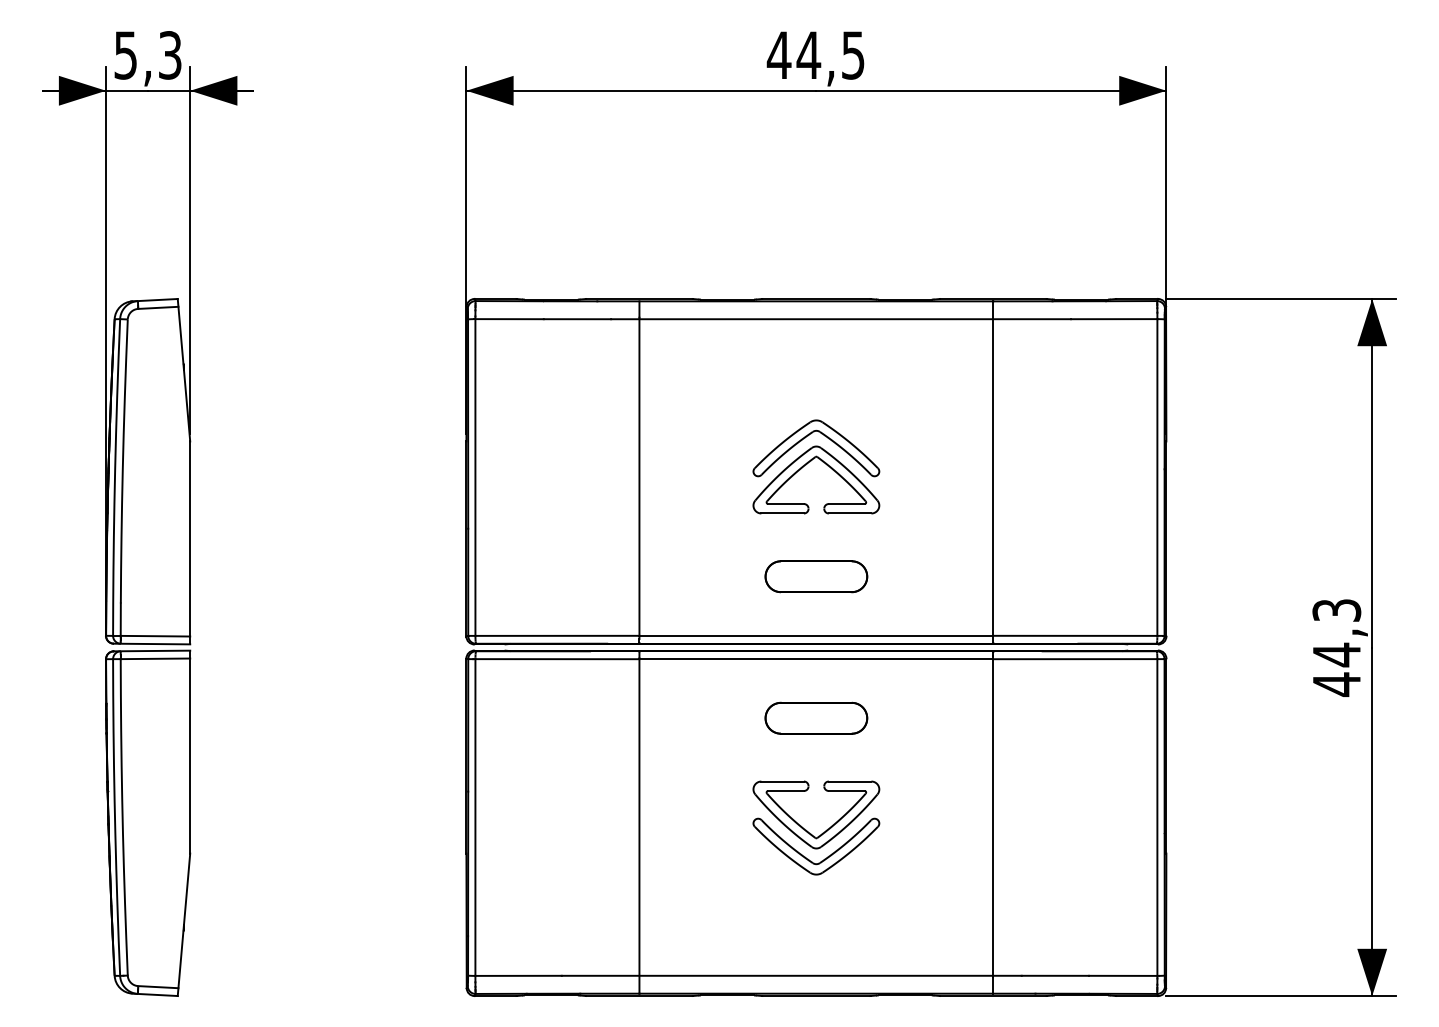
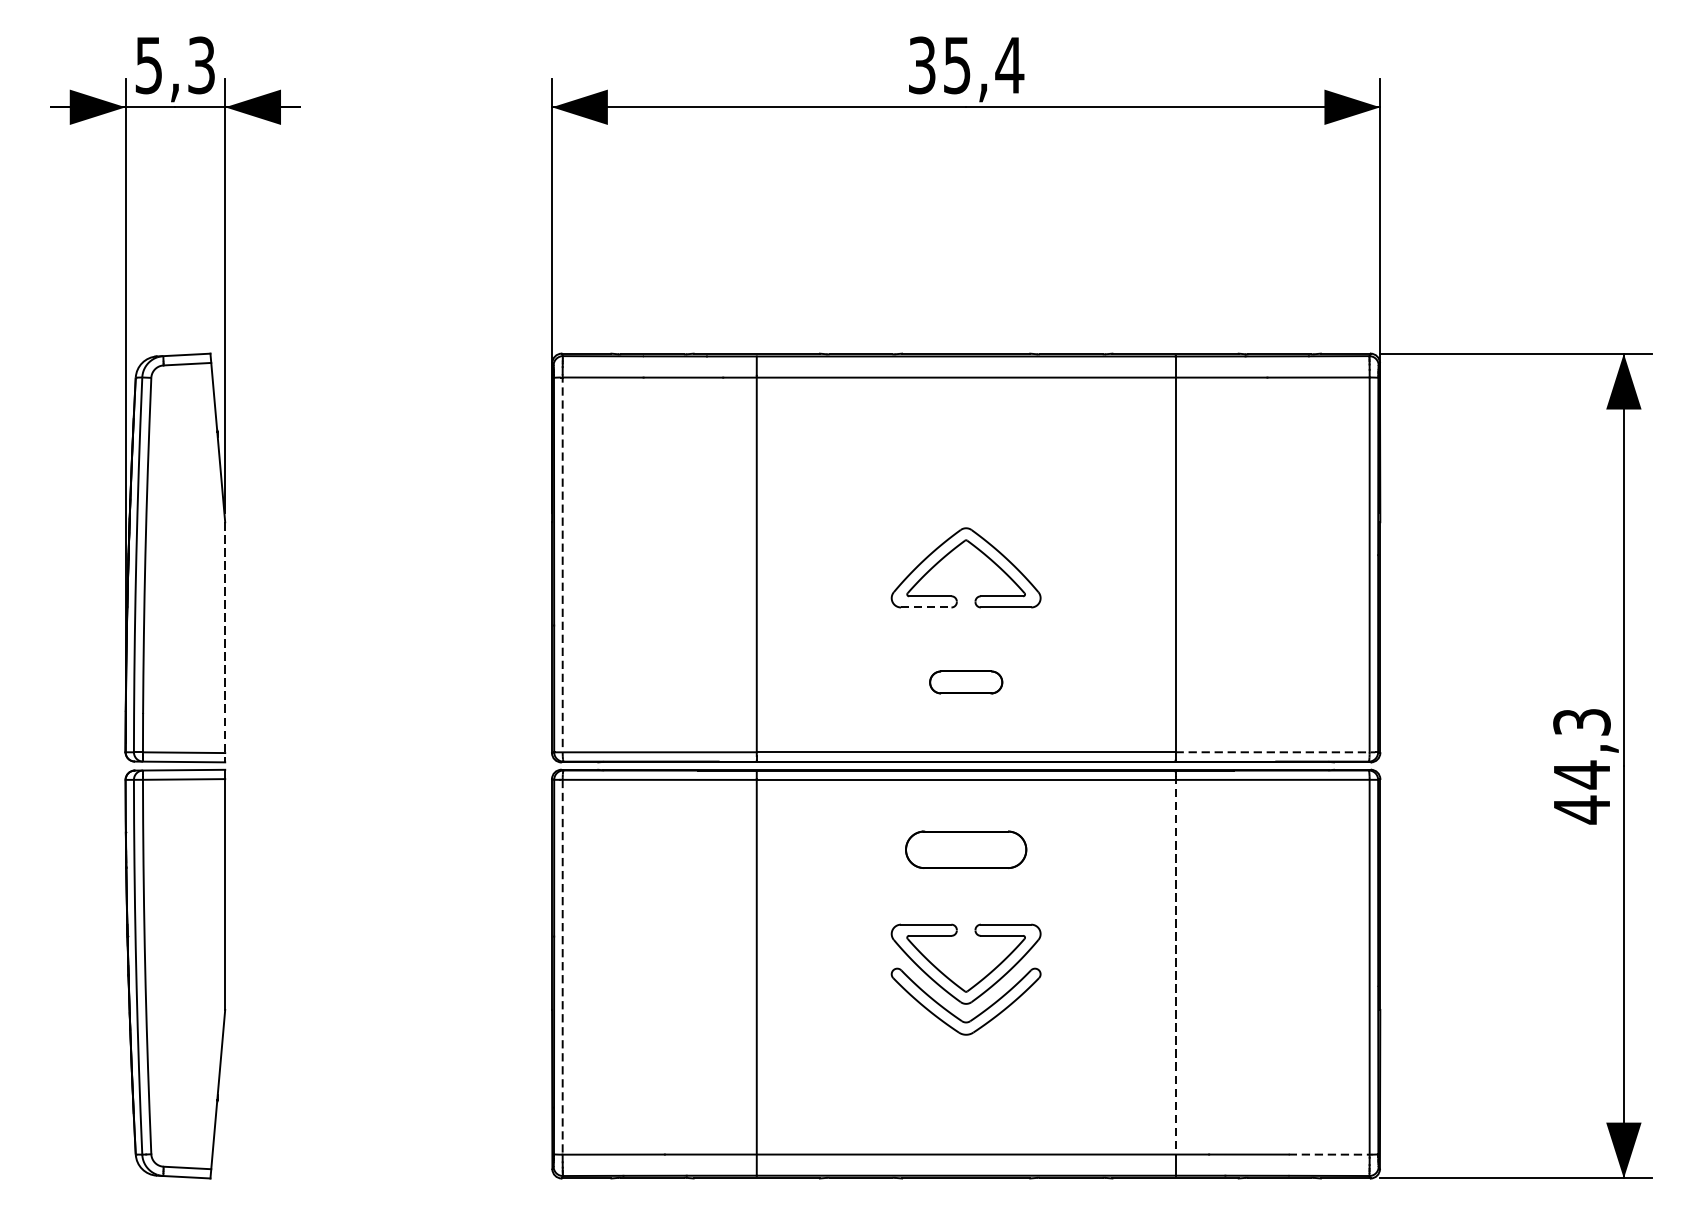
text: (815, 55) -> (965, 65), 44,5 -> 35,4
part: (808, 436) -> (956, 516), removed
line: (475, 476) -> (562, 563), solid -> dashed
line: (783, 513) -> (927, 607), solid -> dashed
line: (190, 543) -> (225, 642), solid -> dashed
part: (816, 576) -> (966, 682), size x0.6
line: (1078, 635) -> (1276, 751), solid -> dashed
line: (993, 816) -> (1175, 966), solid -> dashed
line: (475, 818) -> (562, 968), solid -> dashed
line: (1123, 975) -> (1329, 1154), solid -> dashed

